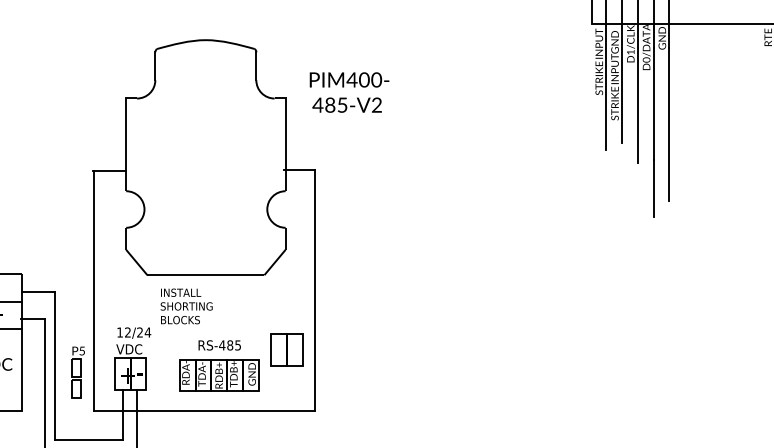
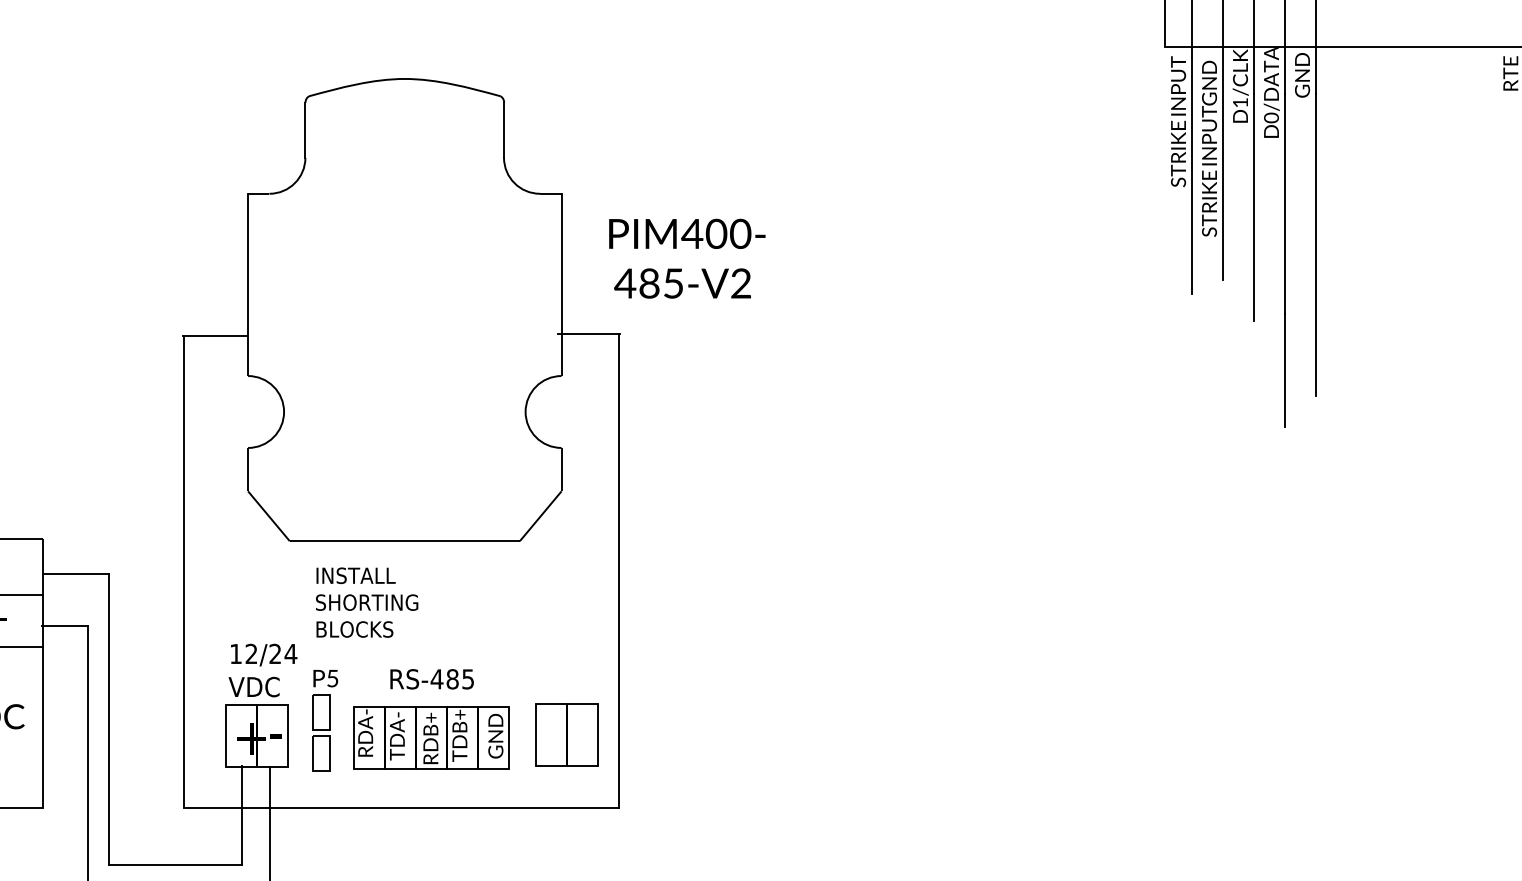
text: (349, 92) -> (687, 258), moved
part: (286, 349) -> (565, 734), moved
part: (77, 372) -> (323, 720), moved

